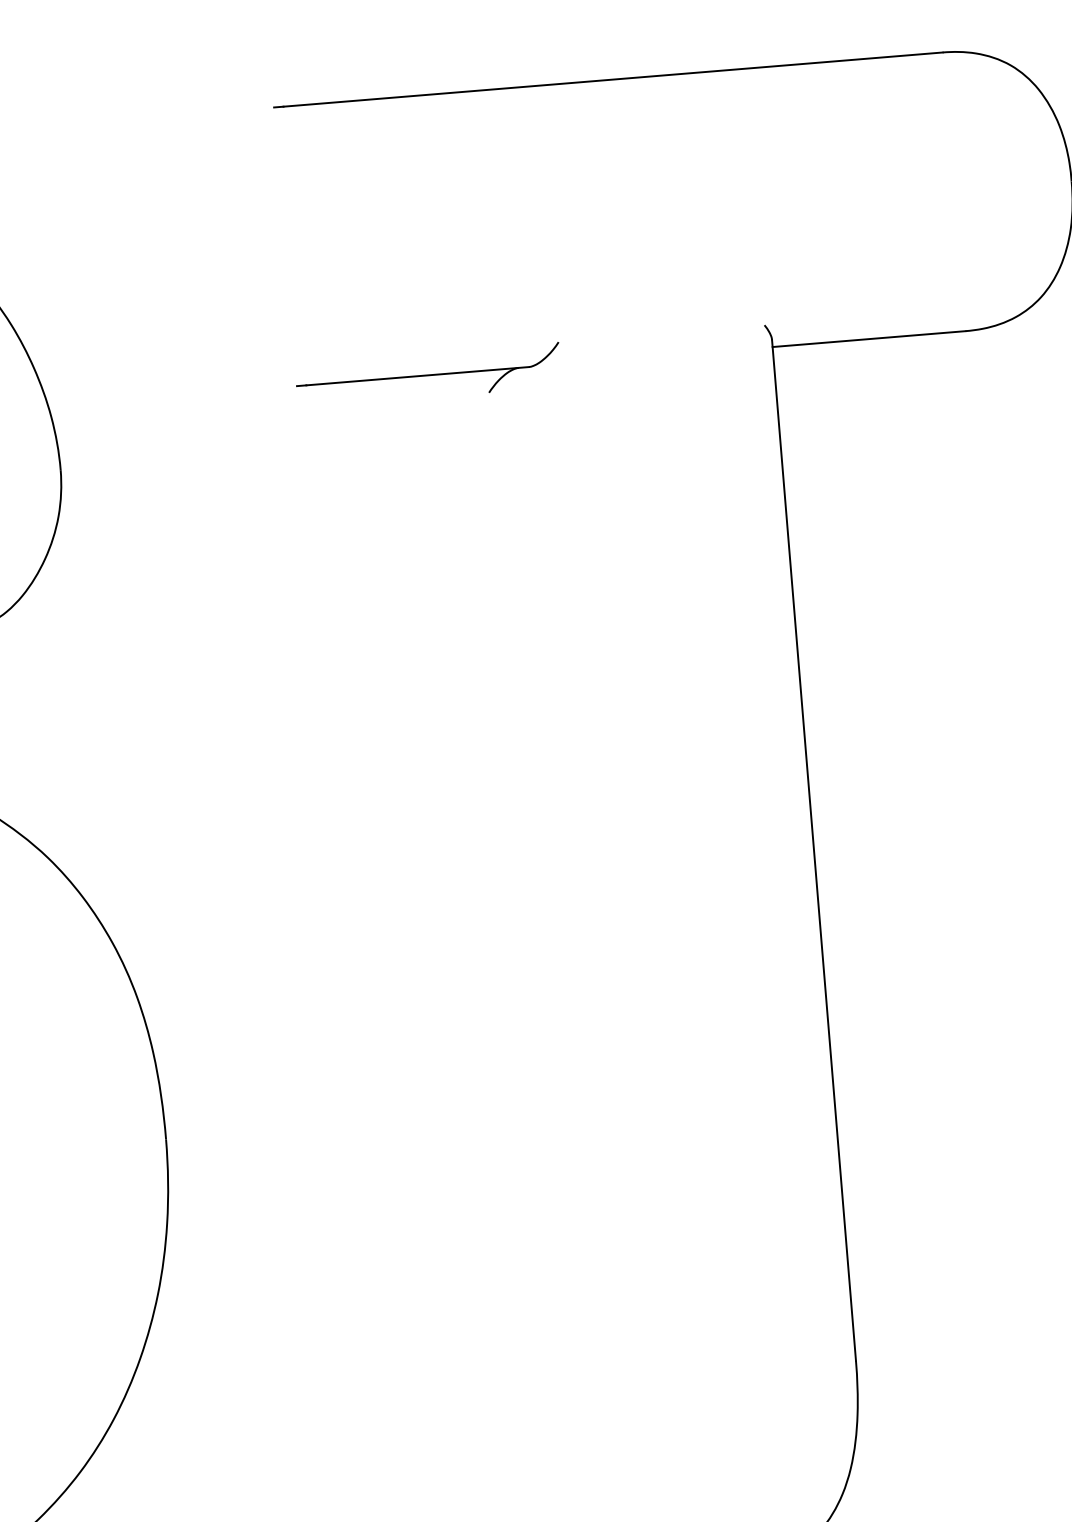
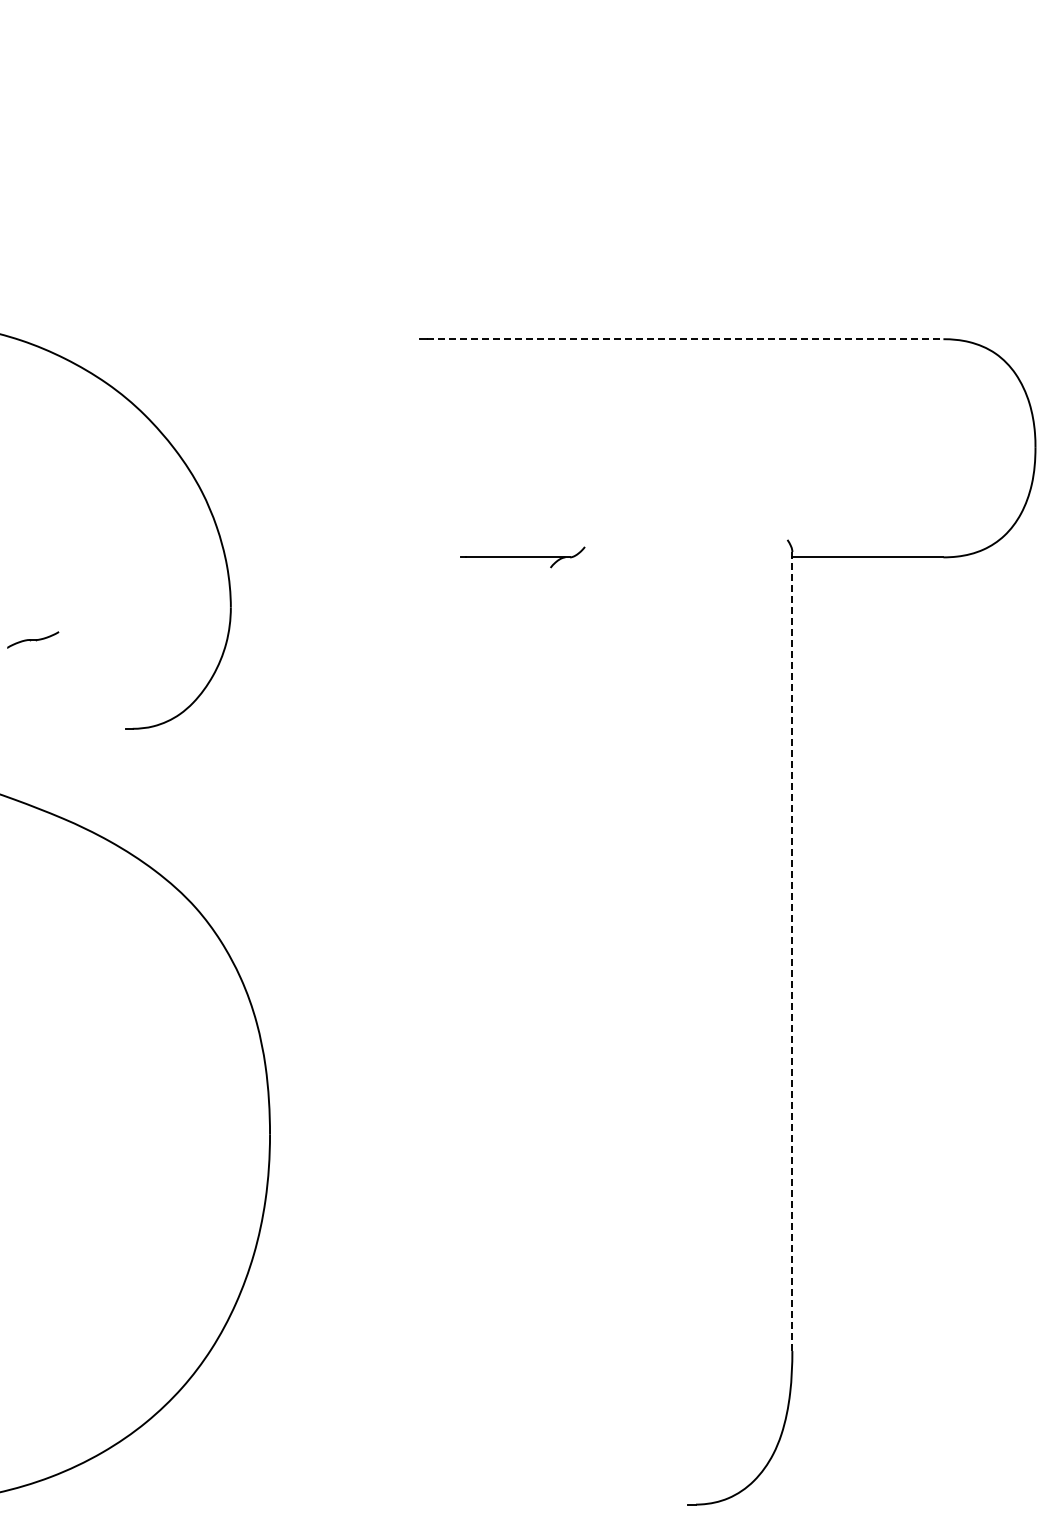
line: (613, 79) -> (685, 339), solid -> dashed
part: (427, 375) -> (522, 557), size x0.6
line: (814, 850) -> (792, 951), solid -> dashed

